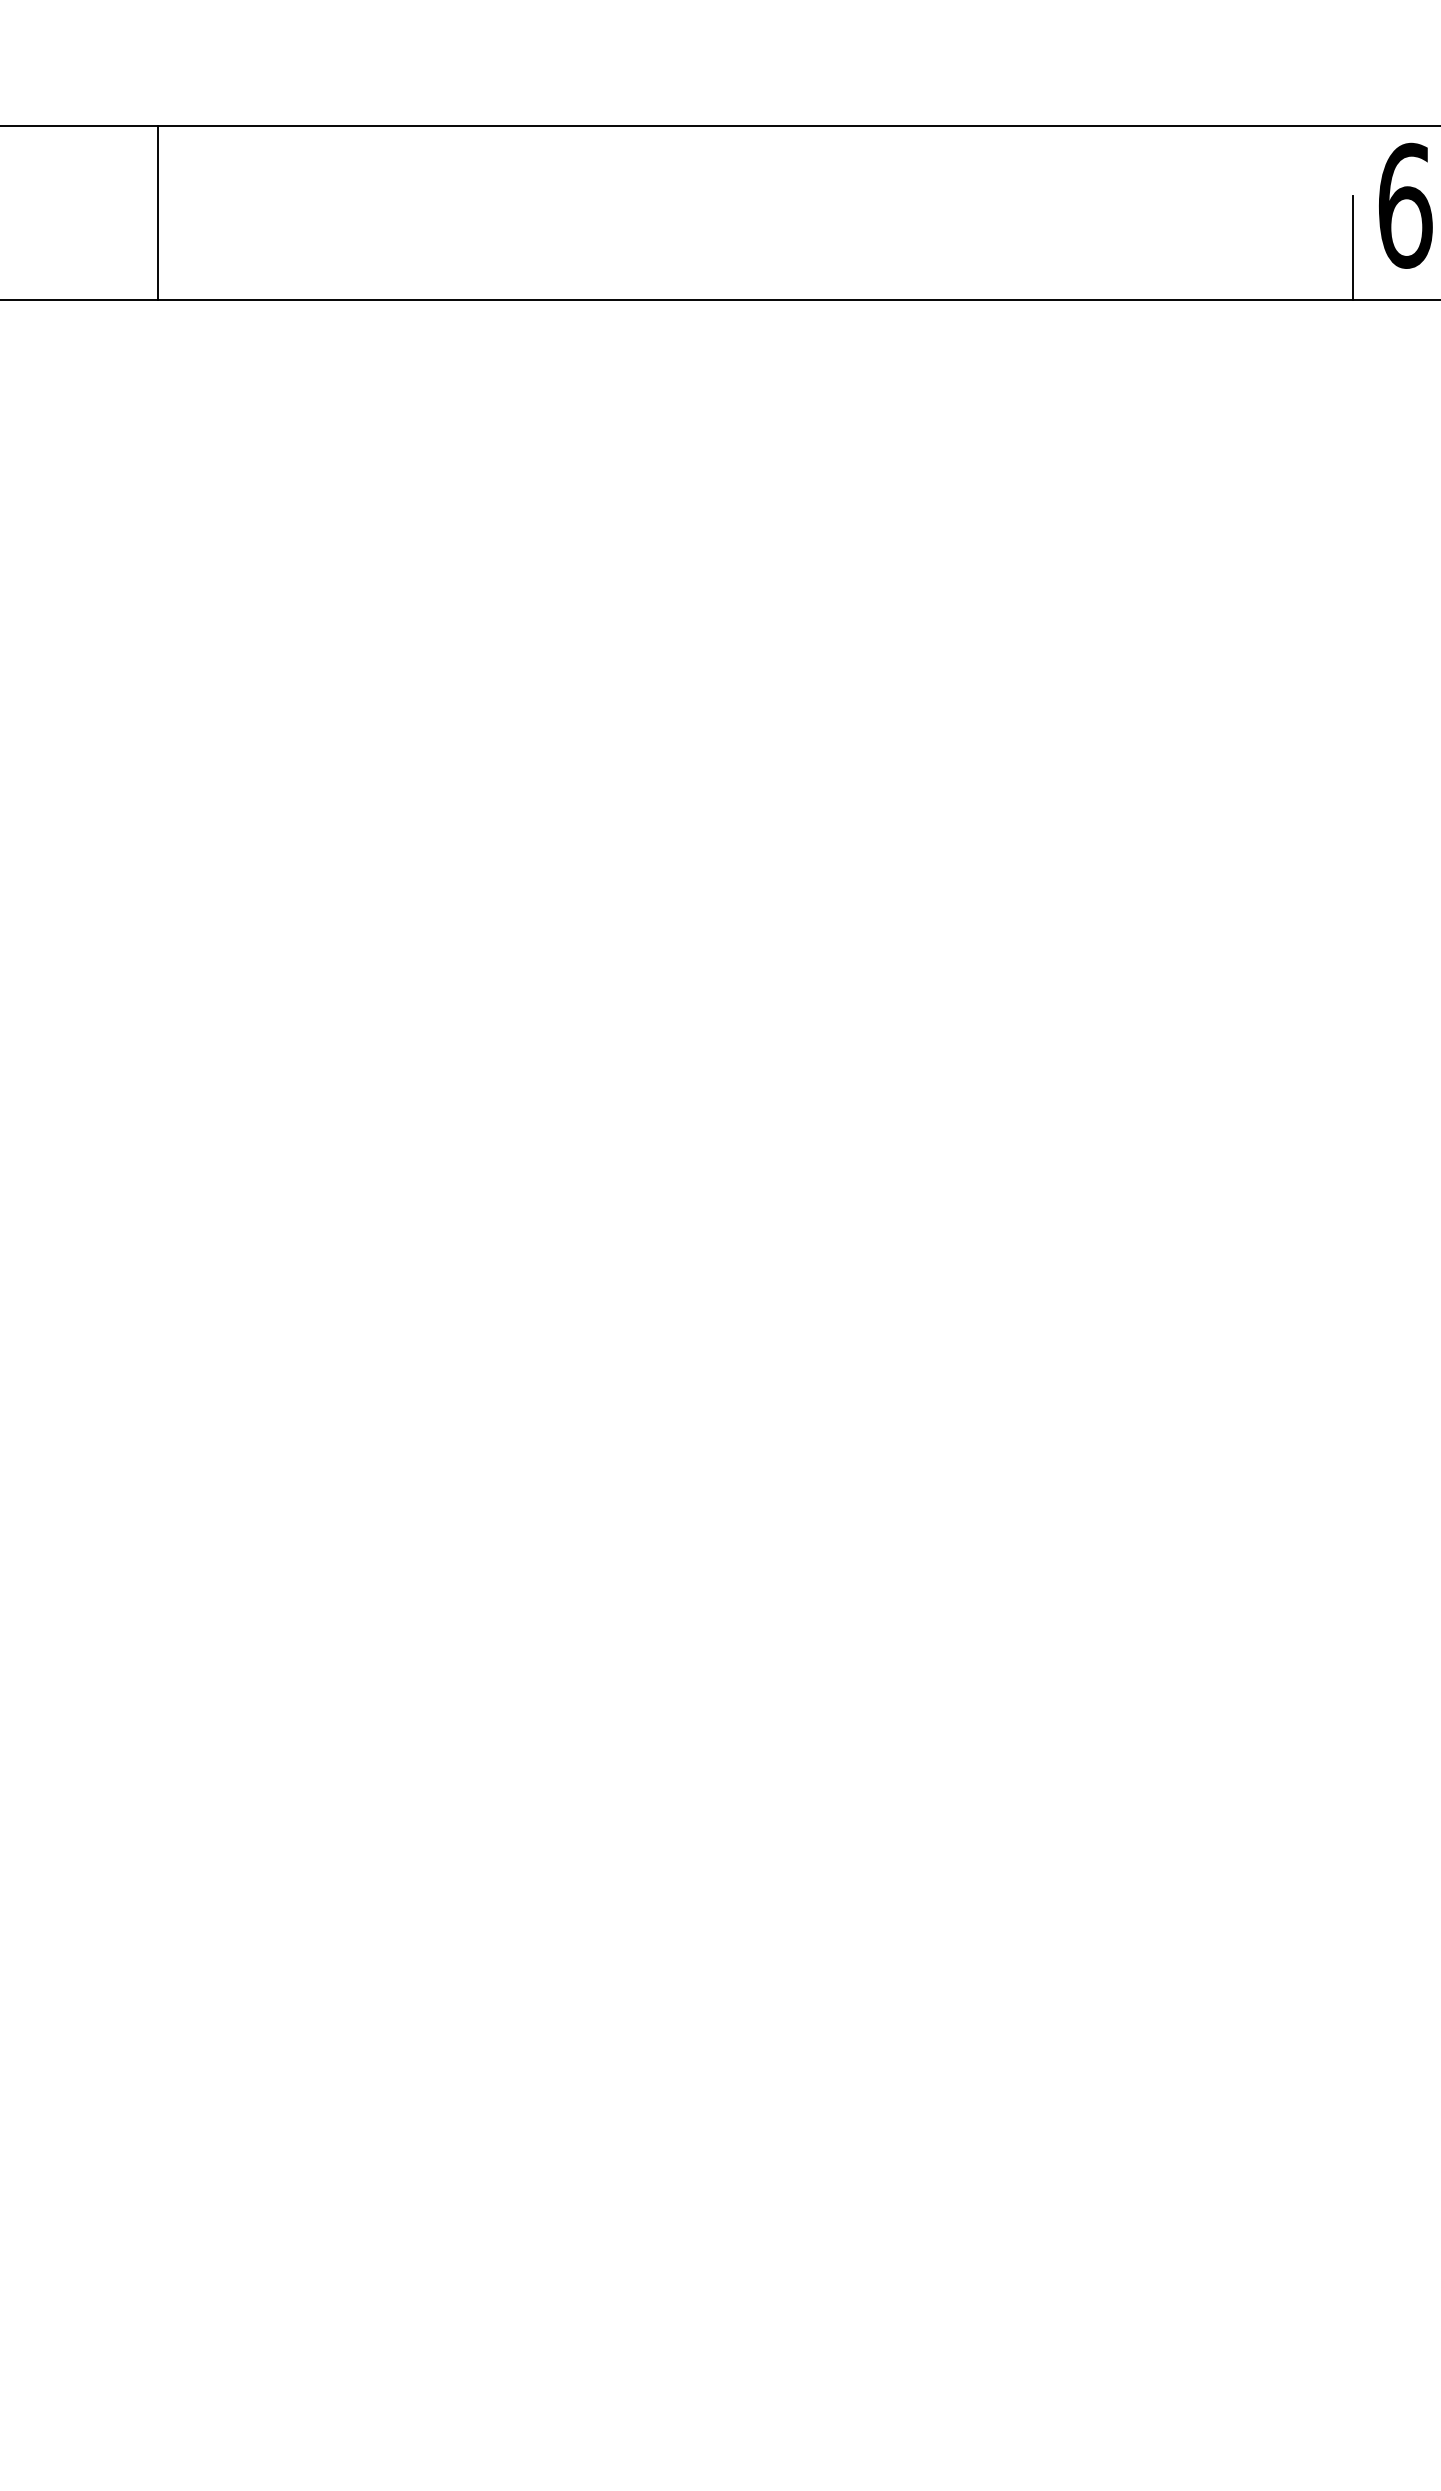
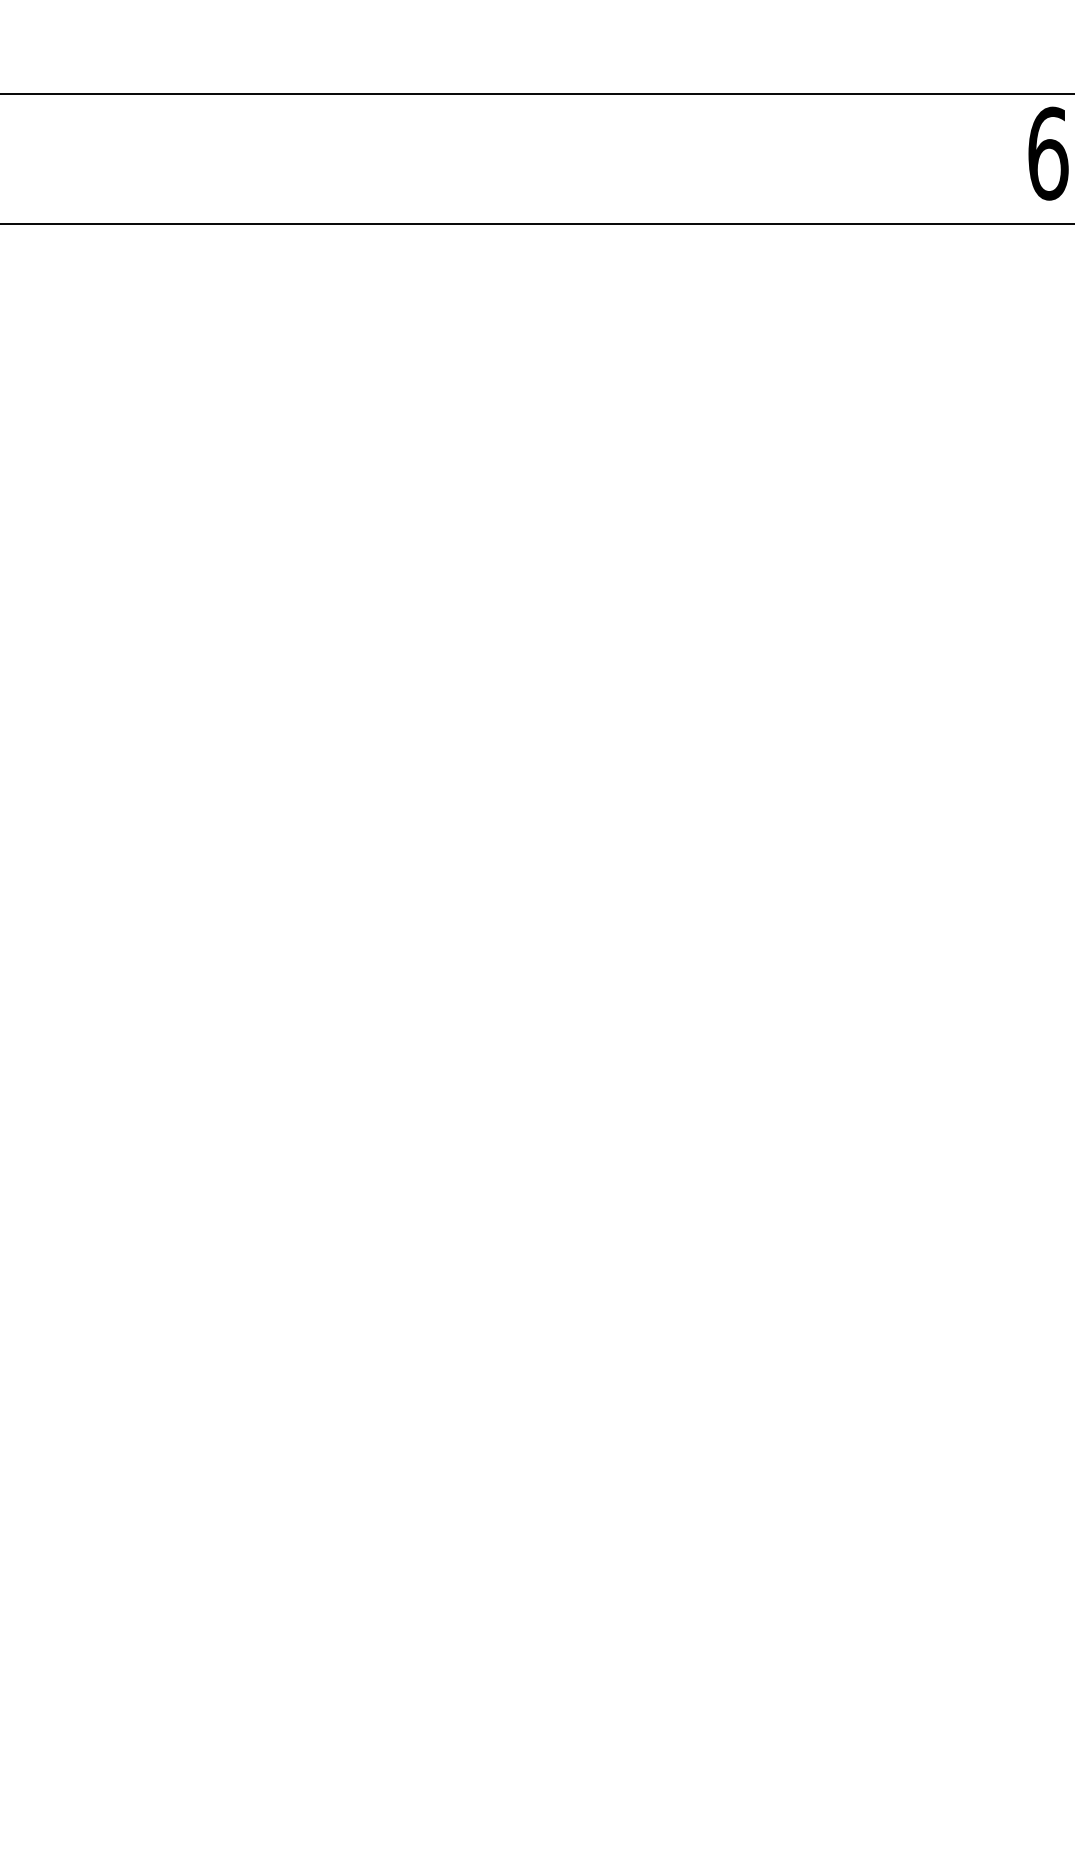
line: (158, 213) -> (118, 159), removed
line: (1352, 248) -> (1008, 185), removed

